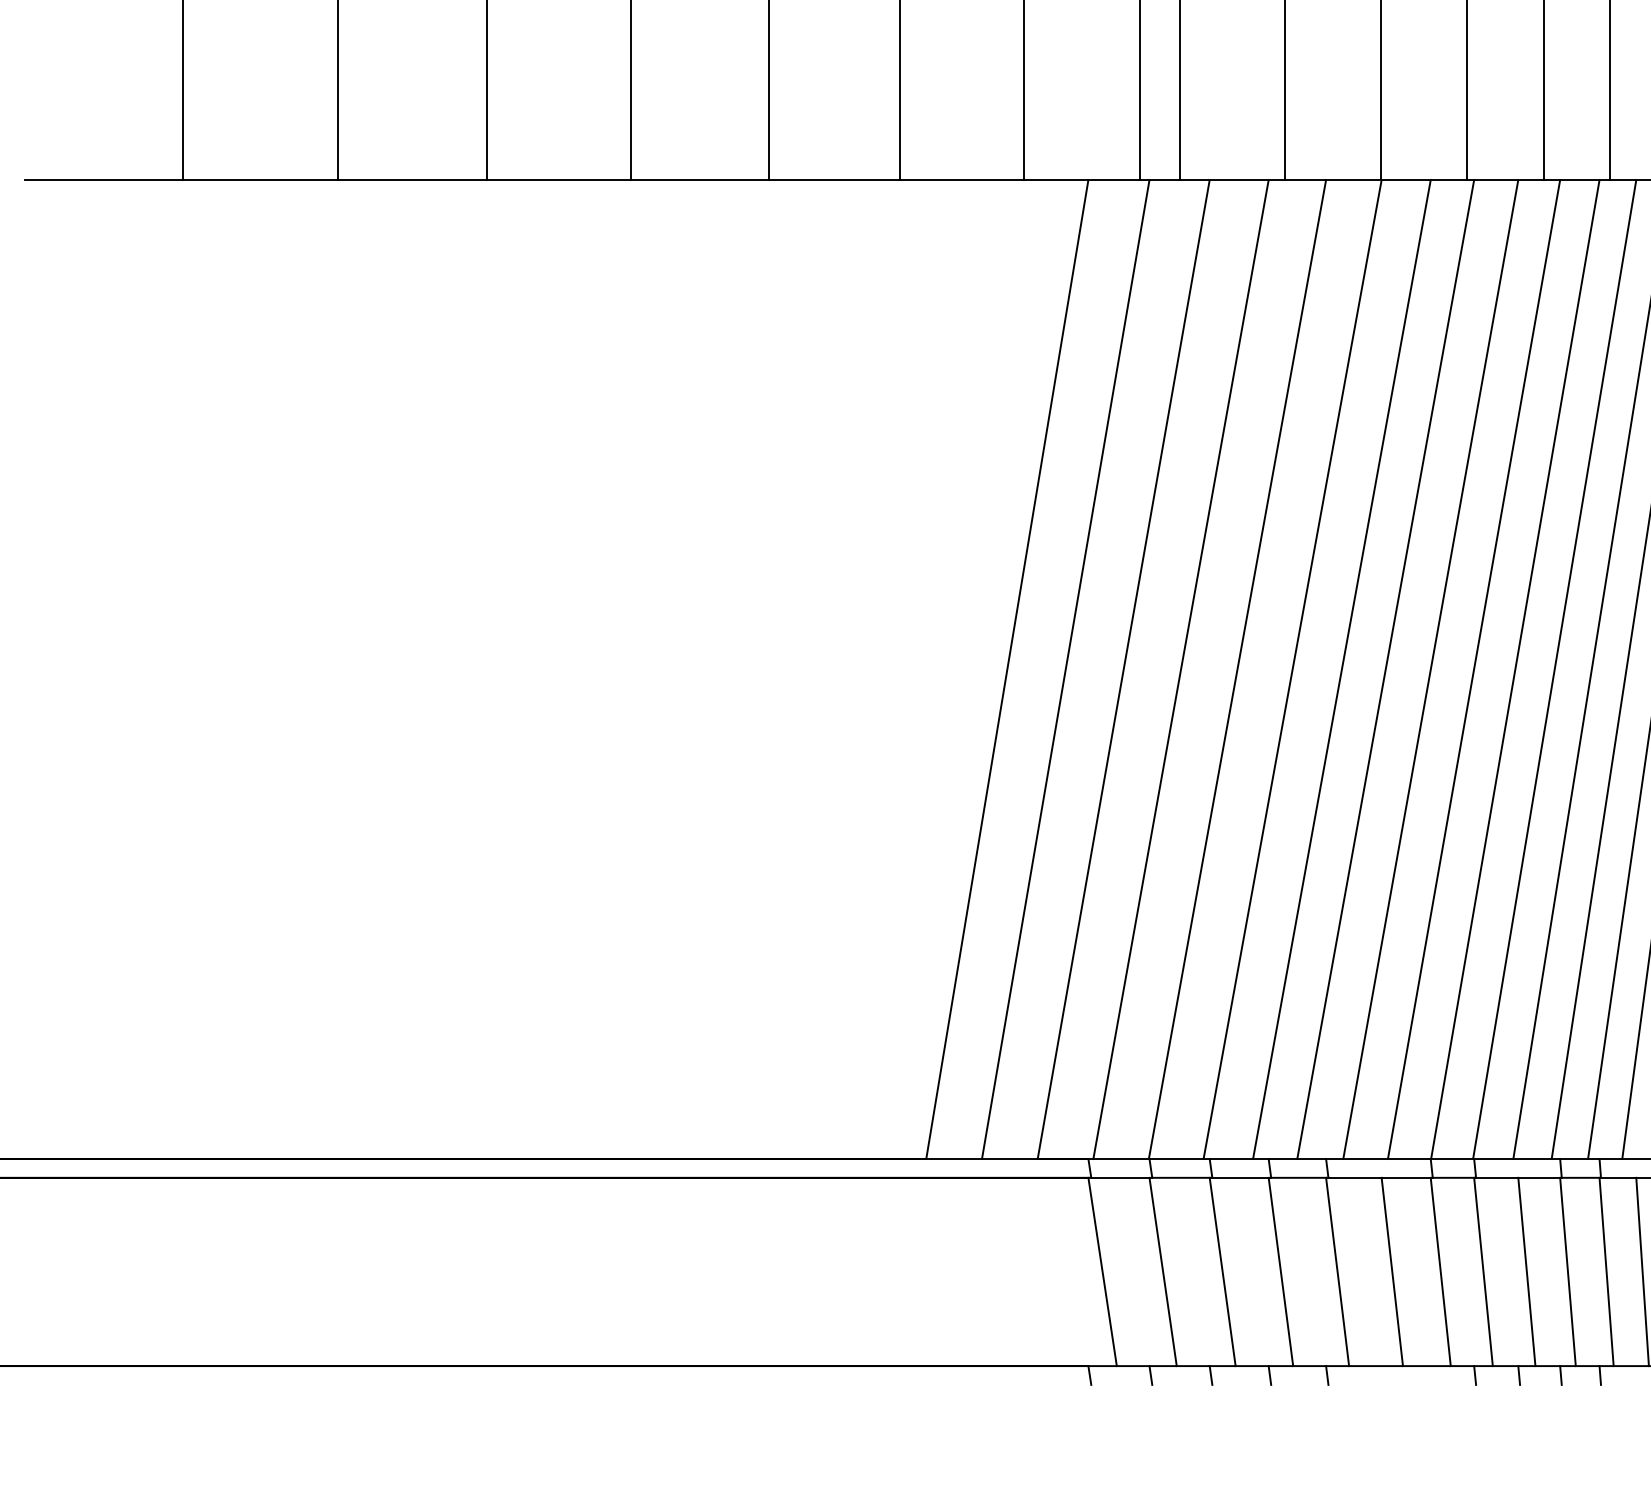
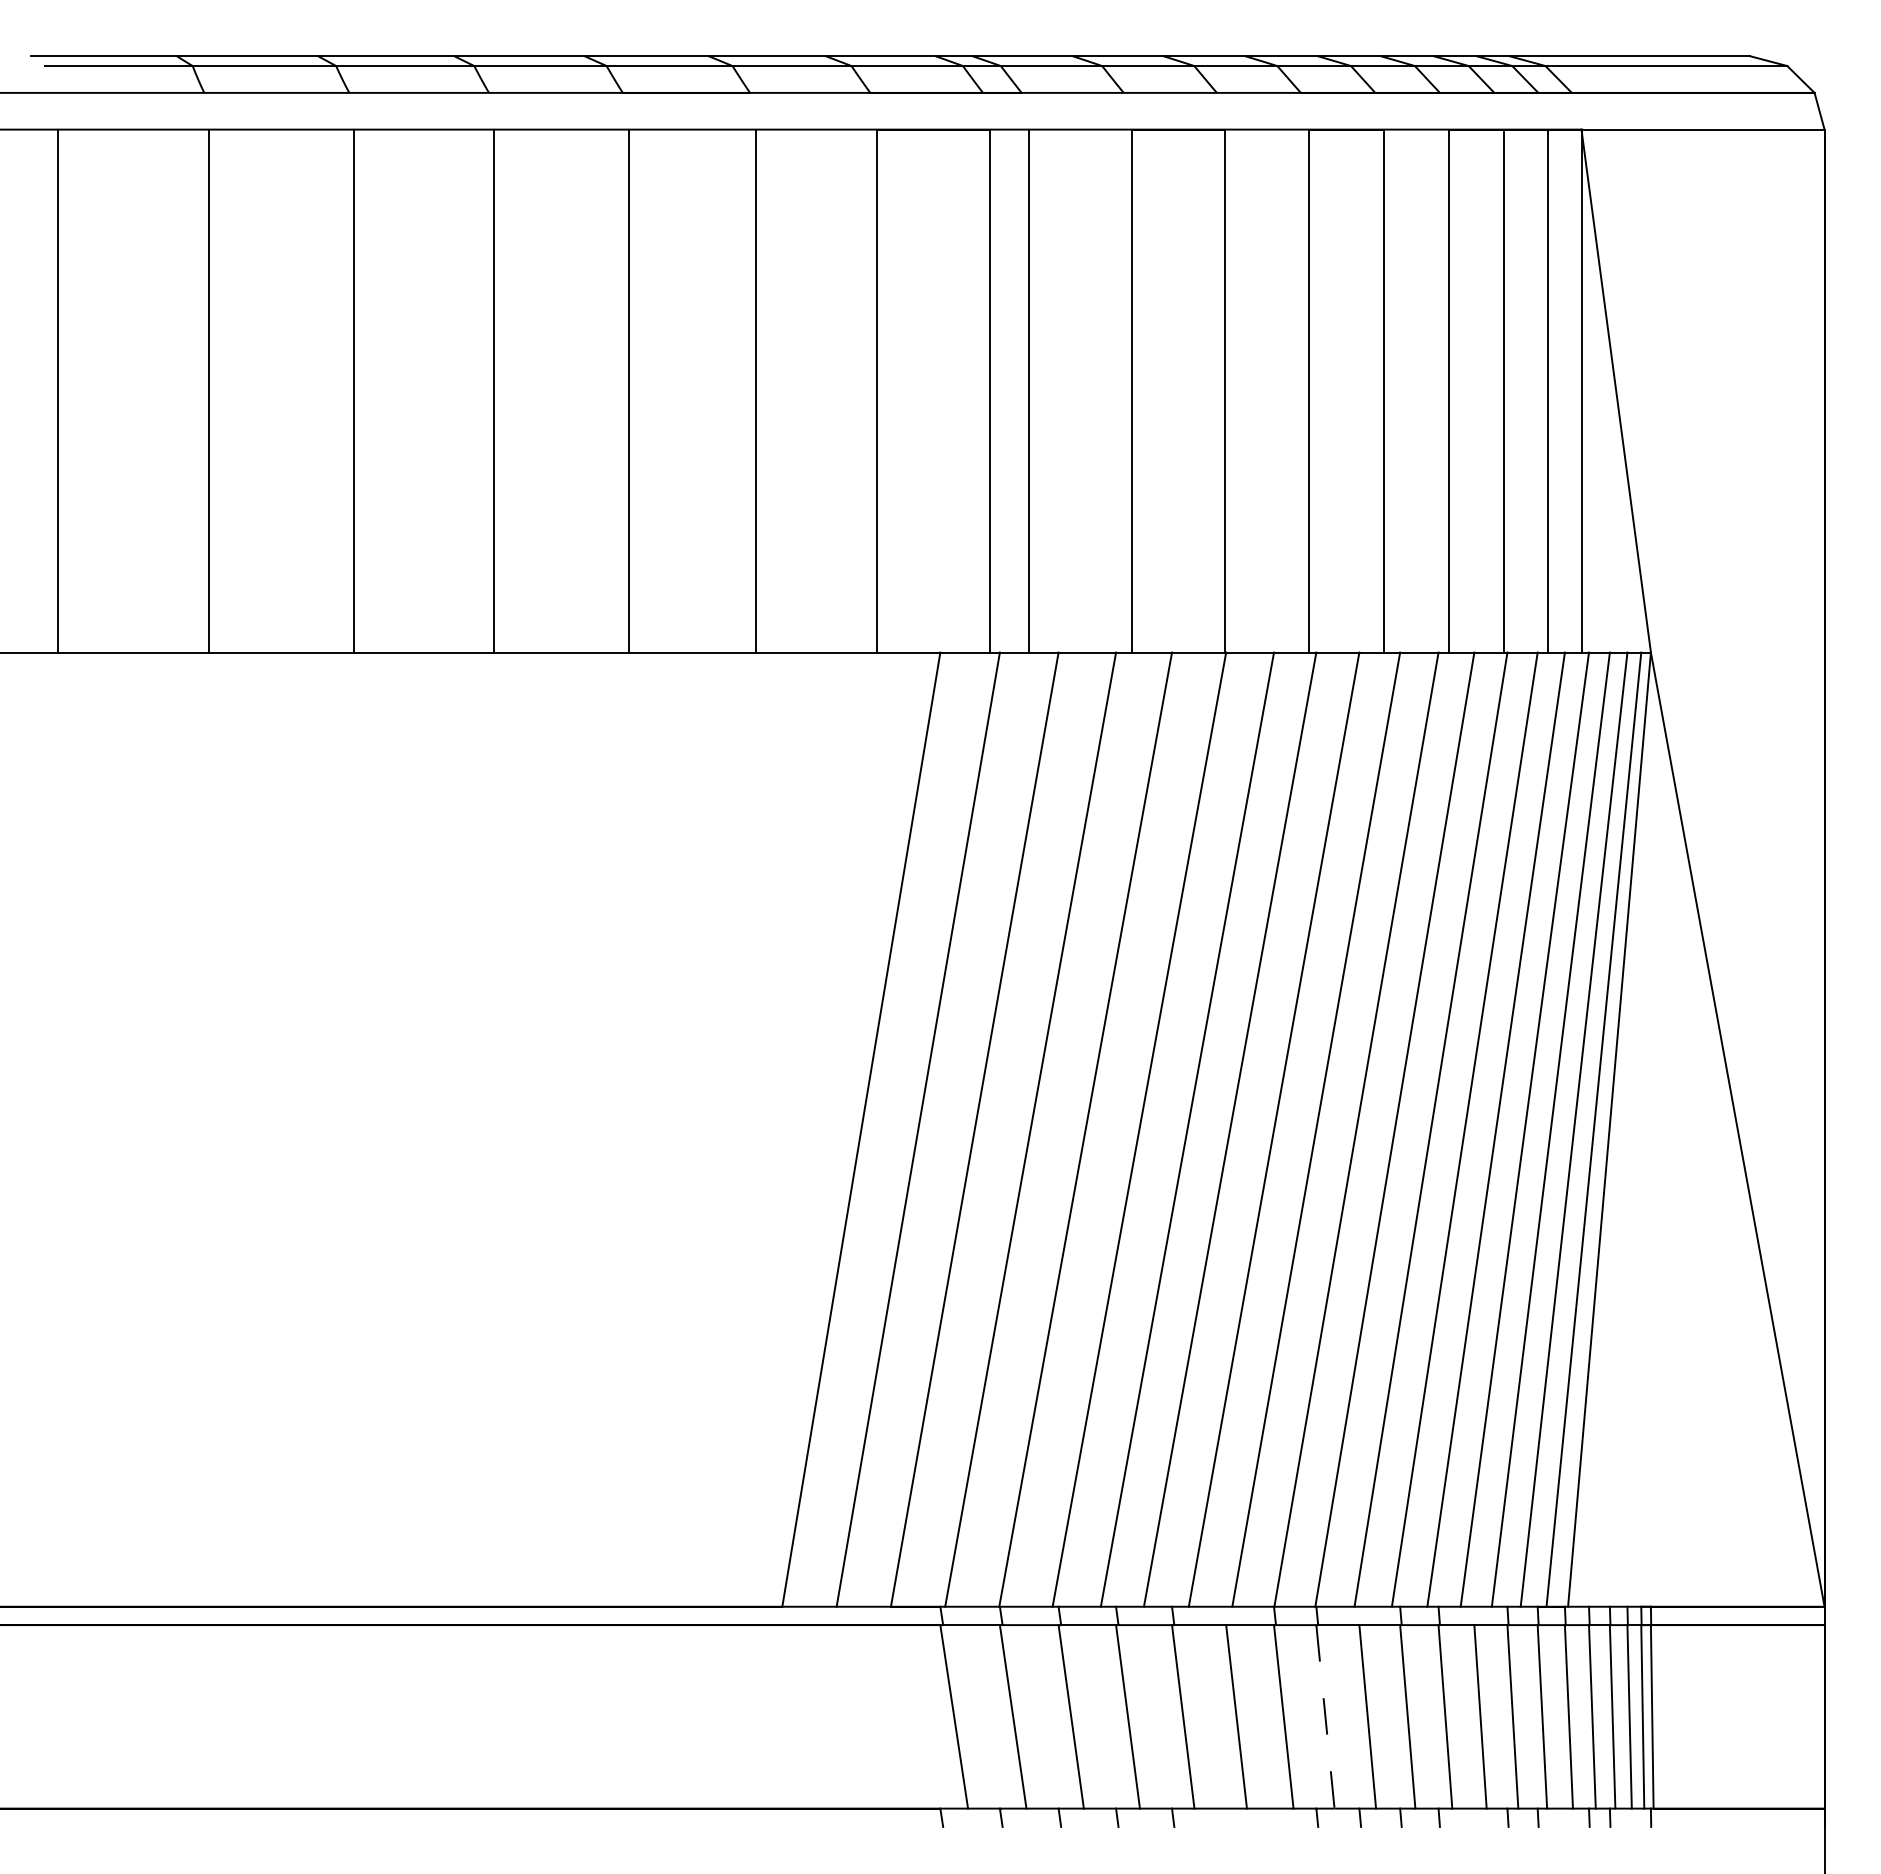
line: (1483, 1272) -> (1325, 1717), solid -> dashed

